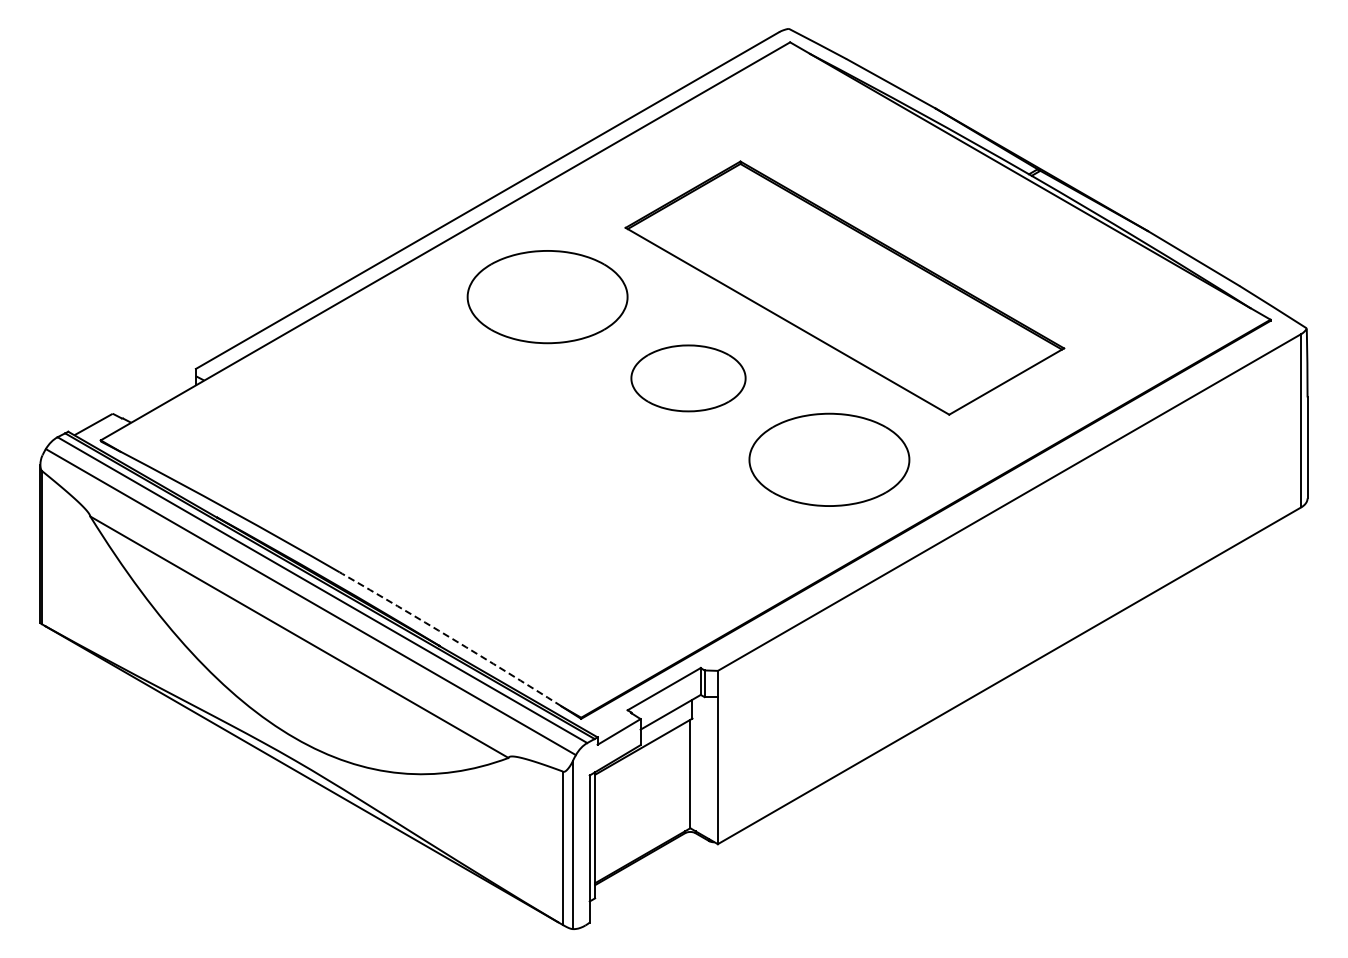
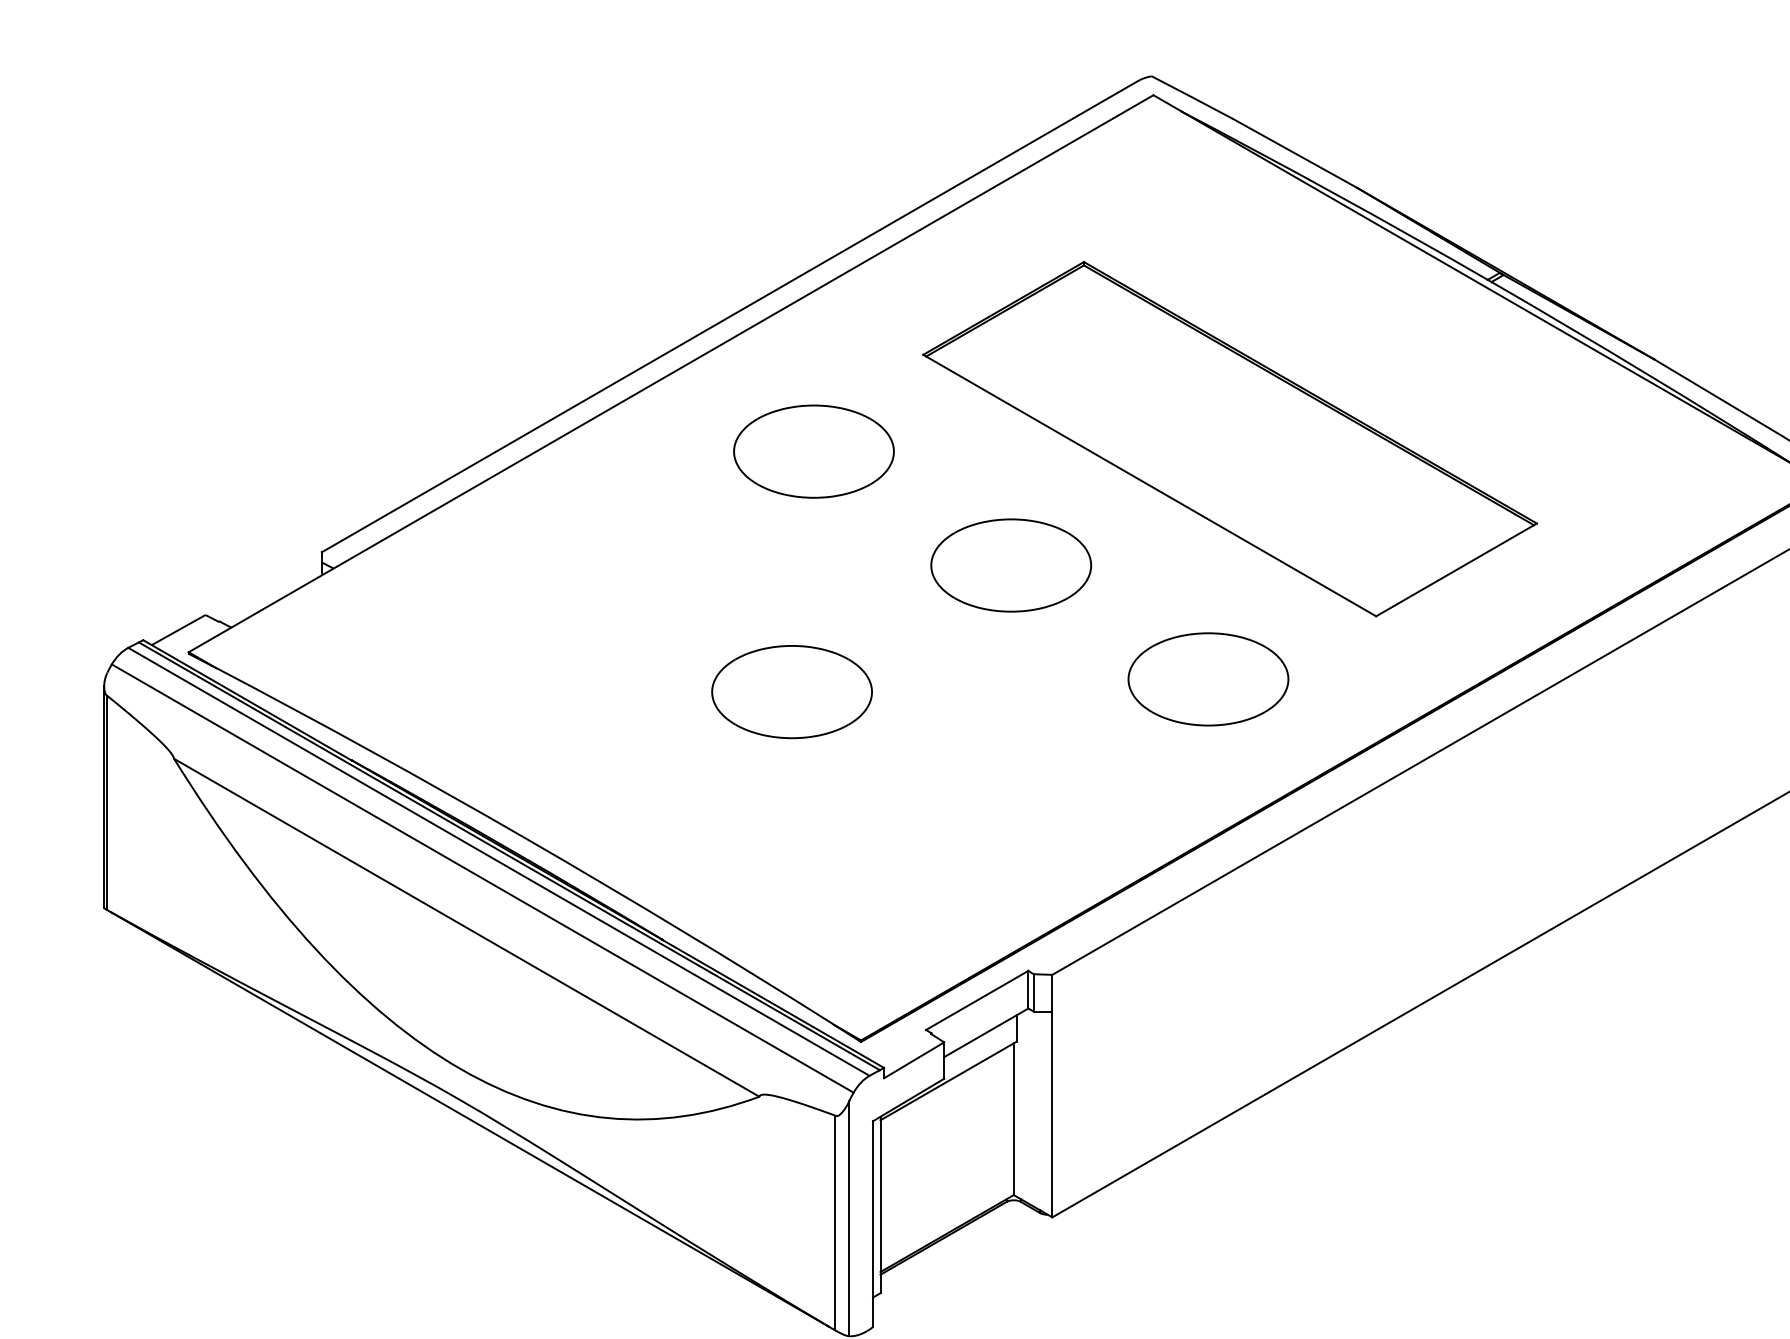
part: (547, 296) -> (813, 450), size x0.71
part: (829, 459) -> (1208, 679), size x0.71
part: (531, 468) -> (791, 691), added
arc: (452, 638) -> (680, 929), dashed -> solid

